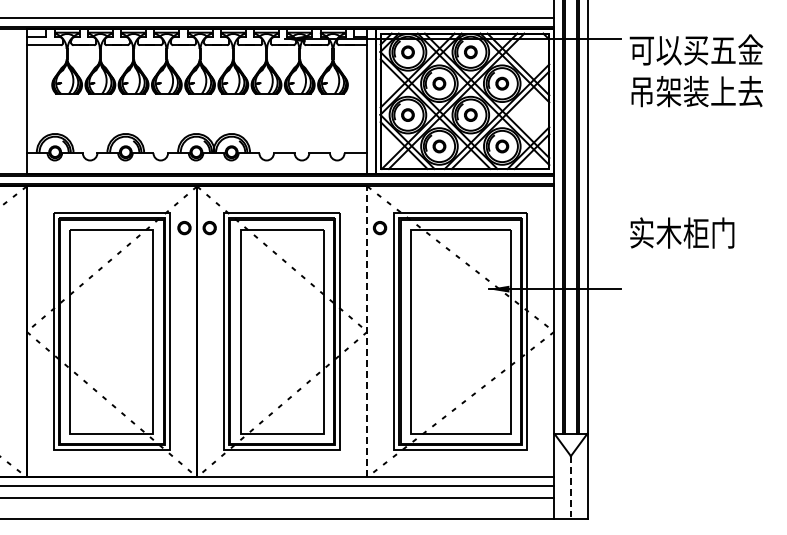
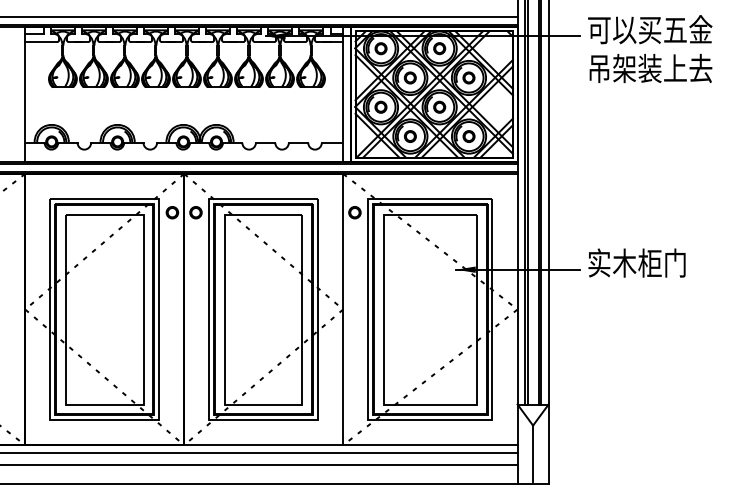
text: (696, 70) -> (650, 48), moved
text: (682, 232) -> (637, 262), moved
line: (367, 331) -> (343, 309), dashed -> solid
line: (570, 486) -> (532, 453), dashed -> solid

